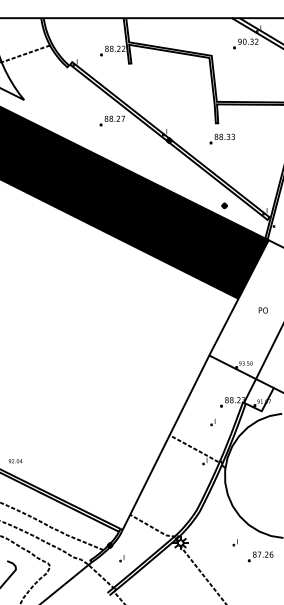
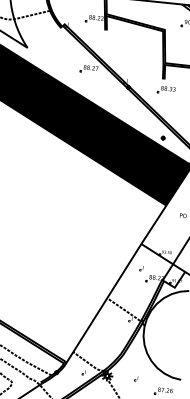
part: (212, 422) -> (141, 268), moved
part: (234, 542) -> (135, 378), moved
part: (121, 558) -> (83, 372), moved

